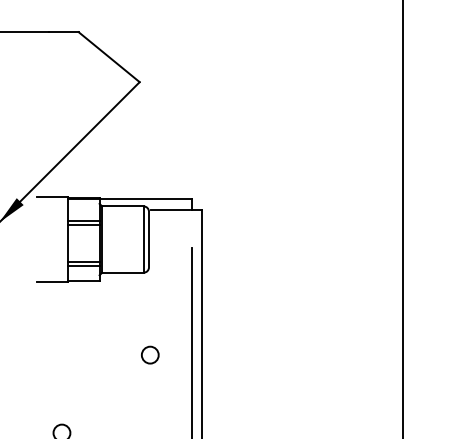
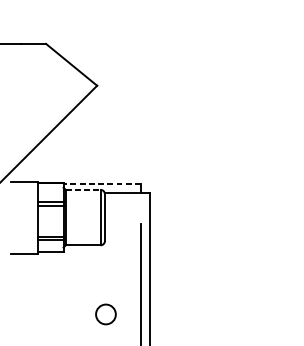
line: (145, 199) -> (102, 184), solid -> dashed
line: (123, 206) -> (83, 189), solid -> dashed
circle: (150, 354) -> (106, 313), size x1.4

